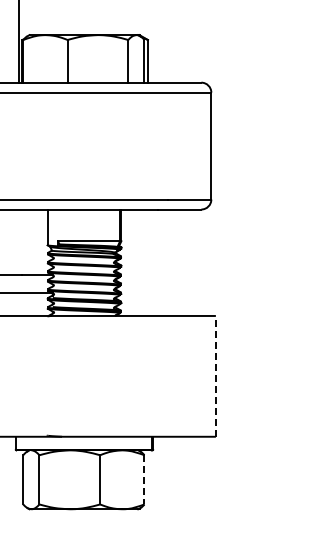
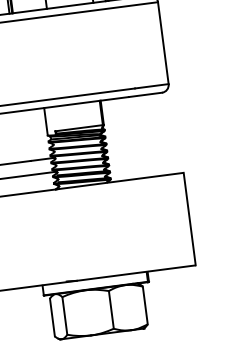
line: (215, 375) -> (189, 218), dashed -> solid
line: (144, 479) -> (145, 305), dashed -> solid

